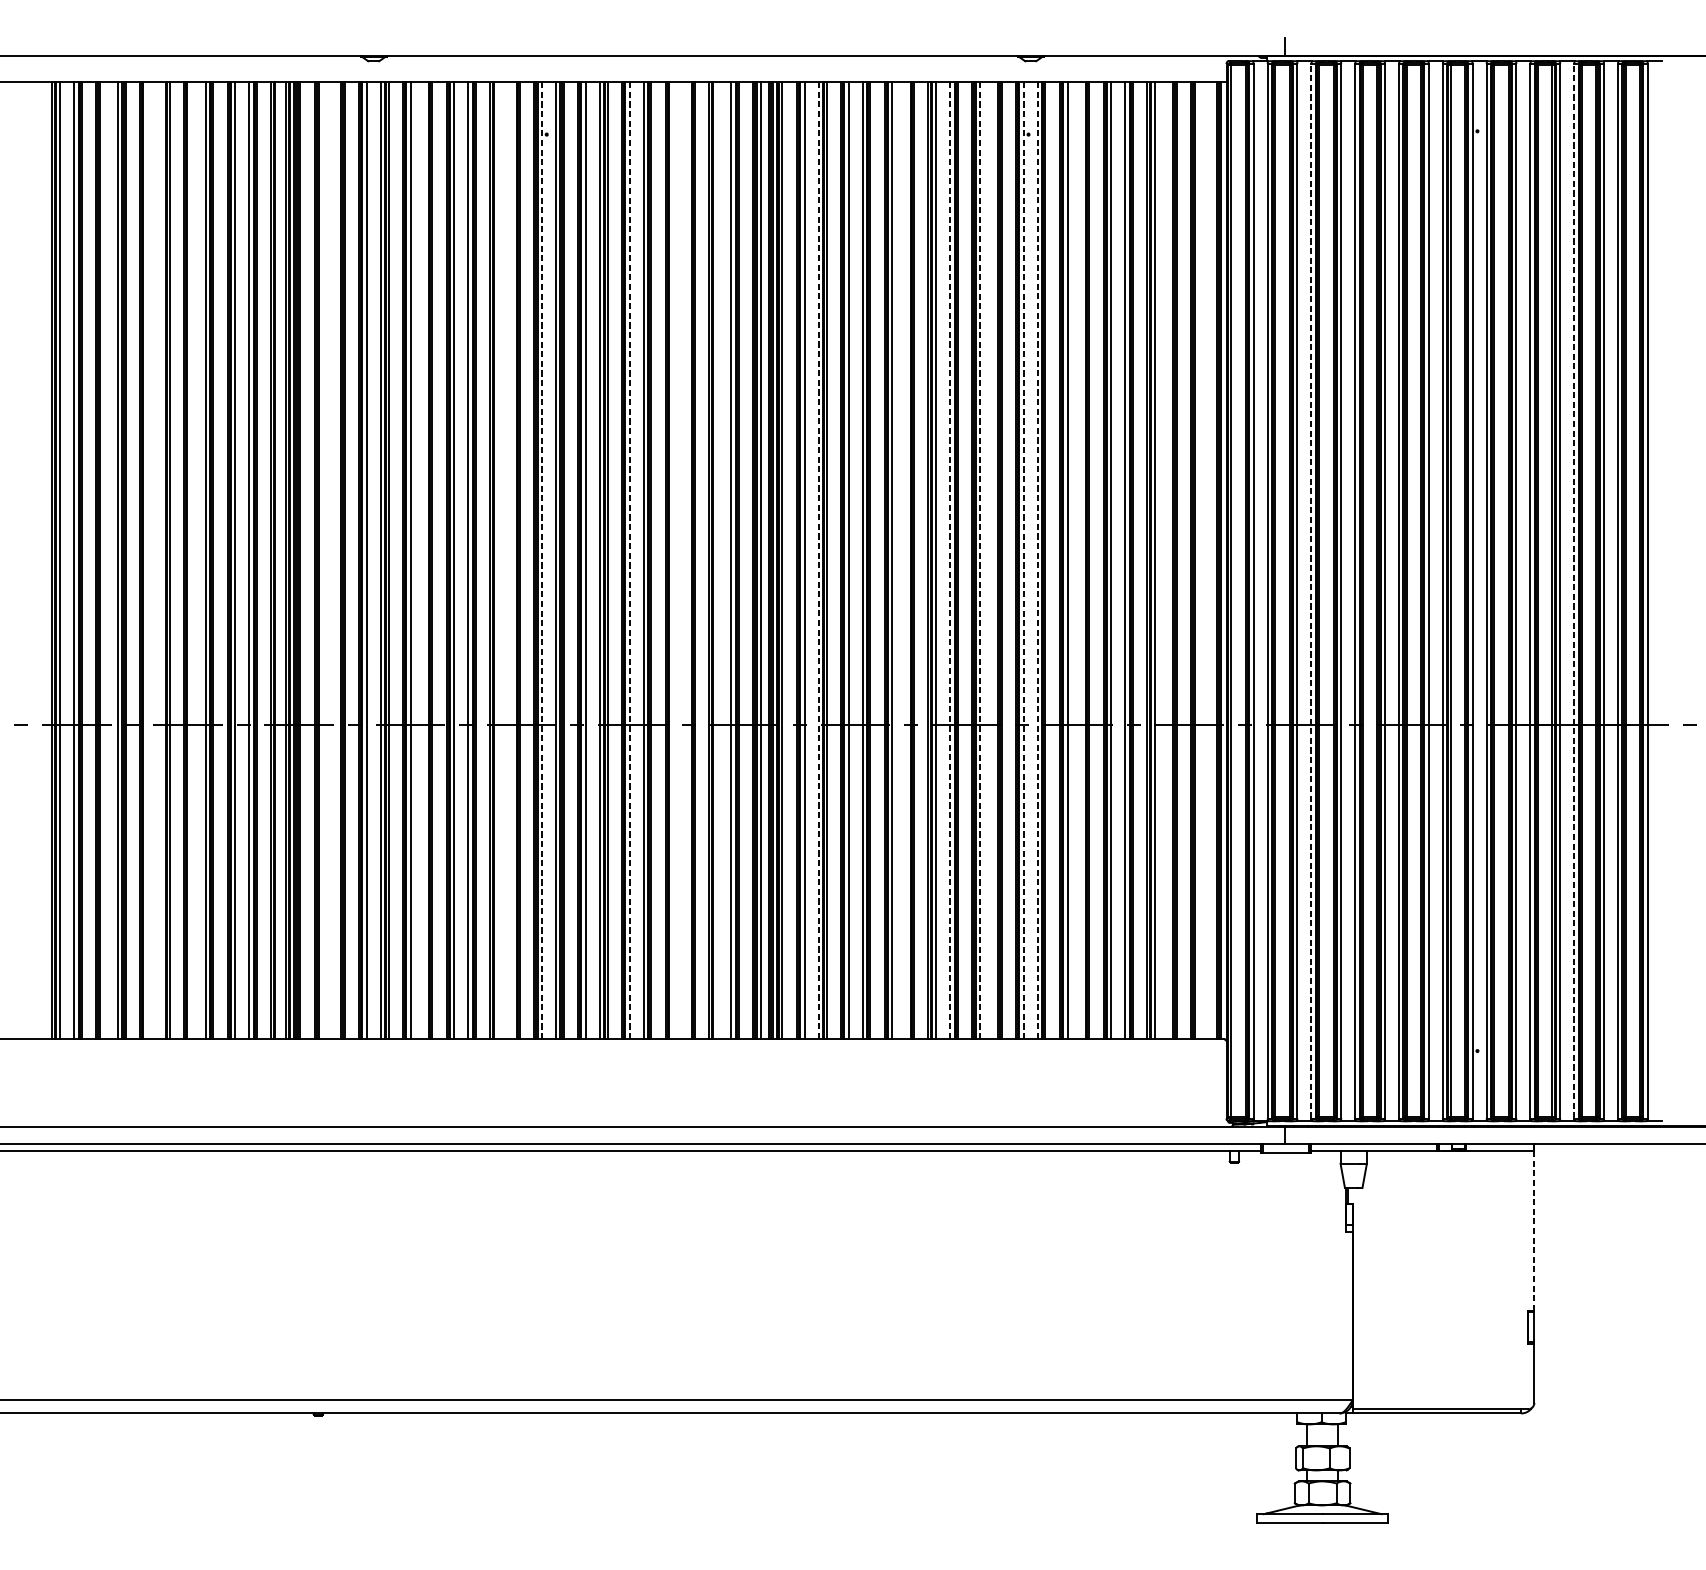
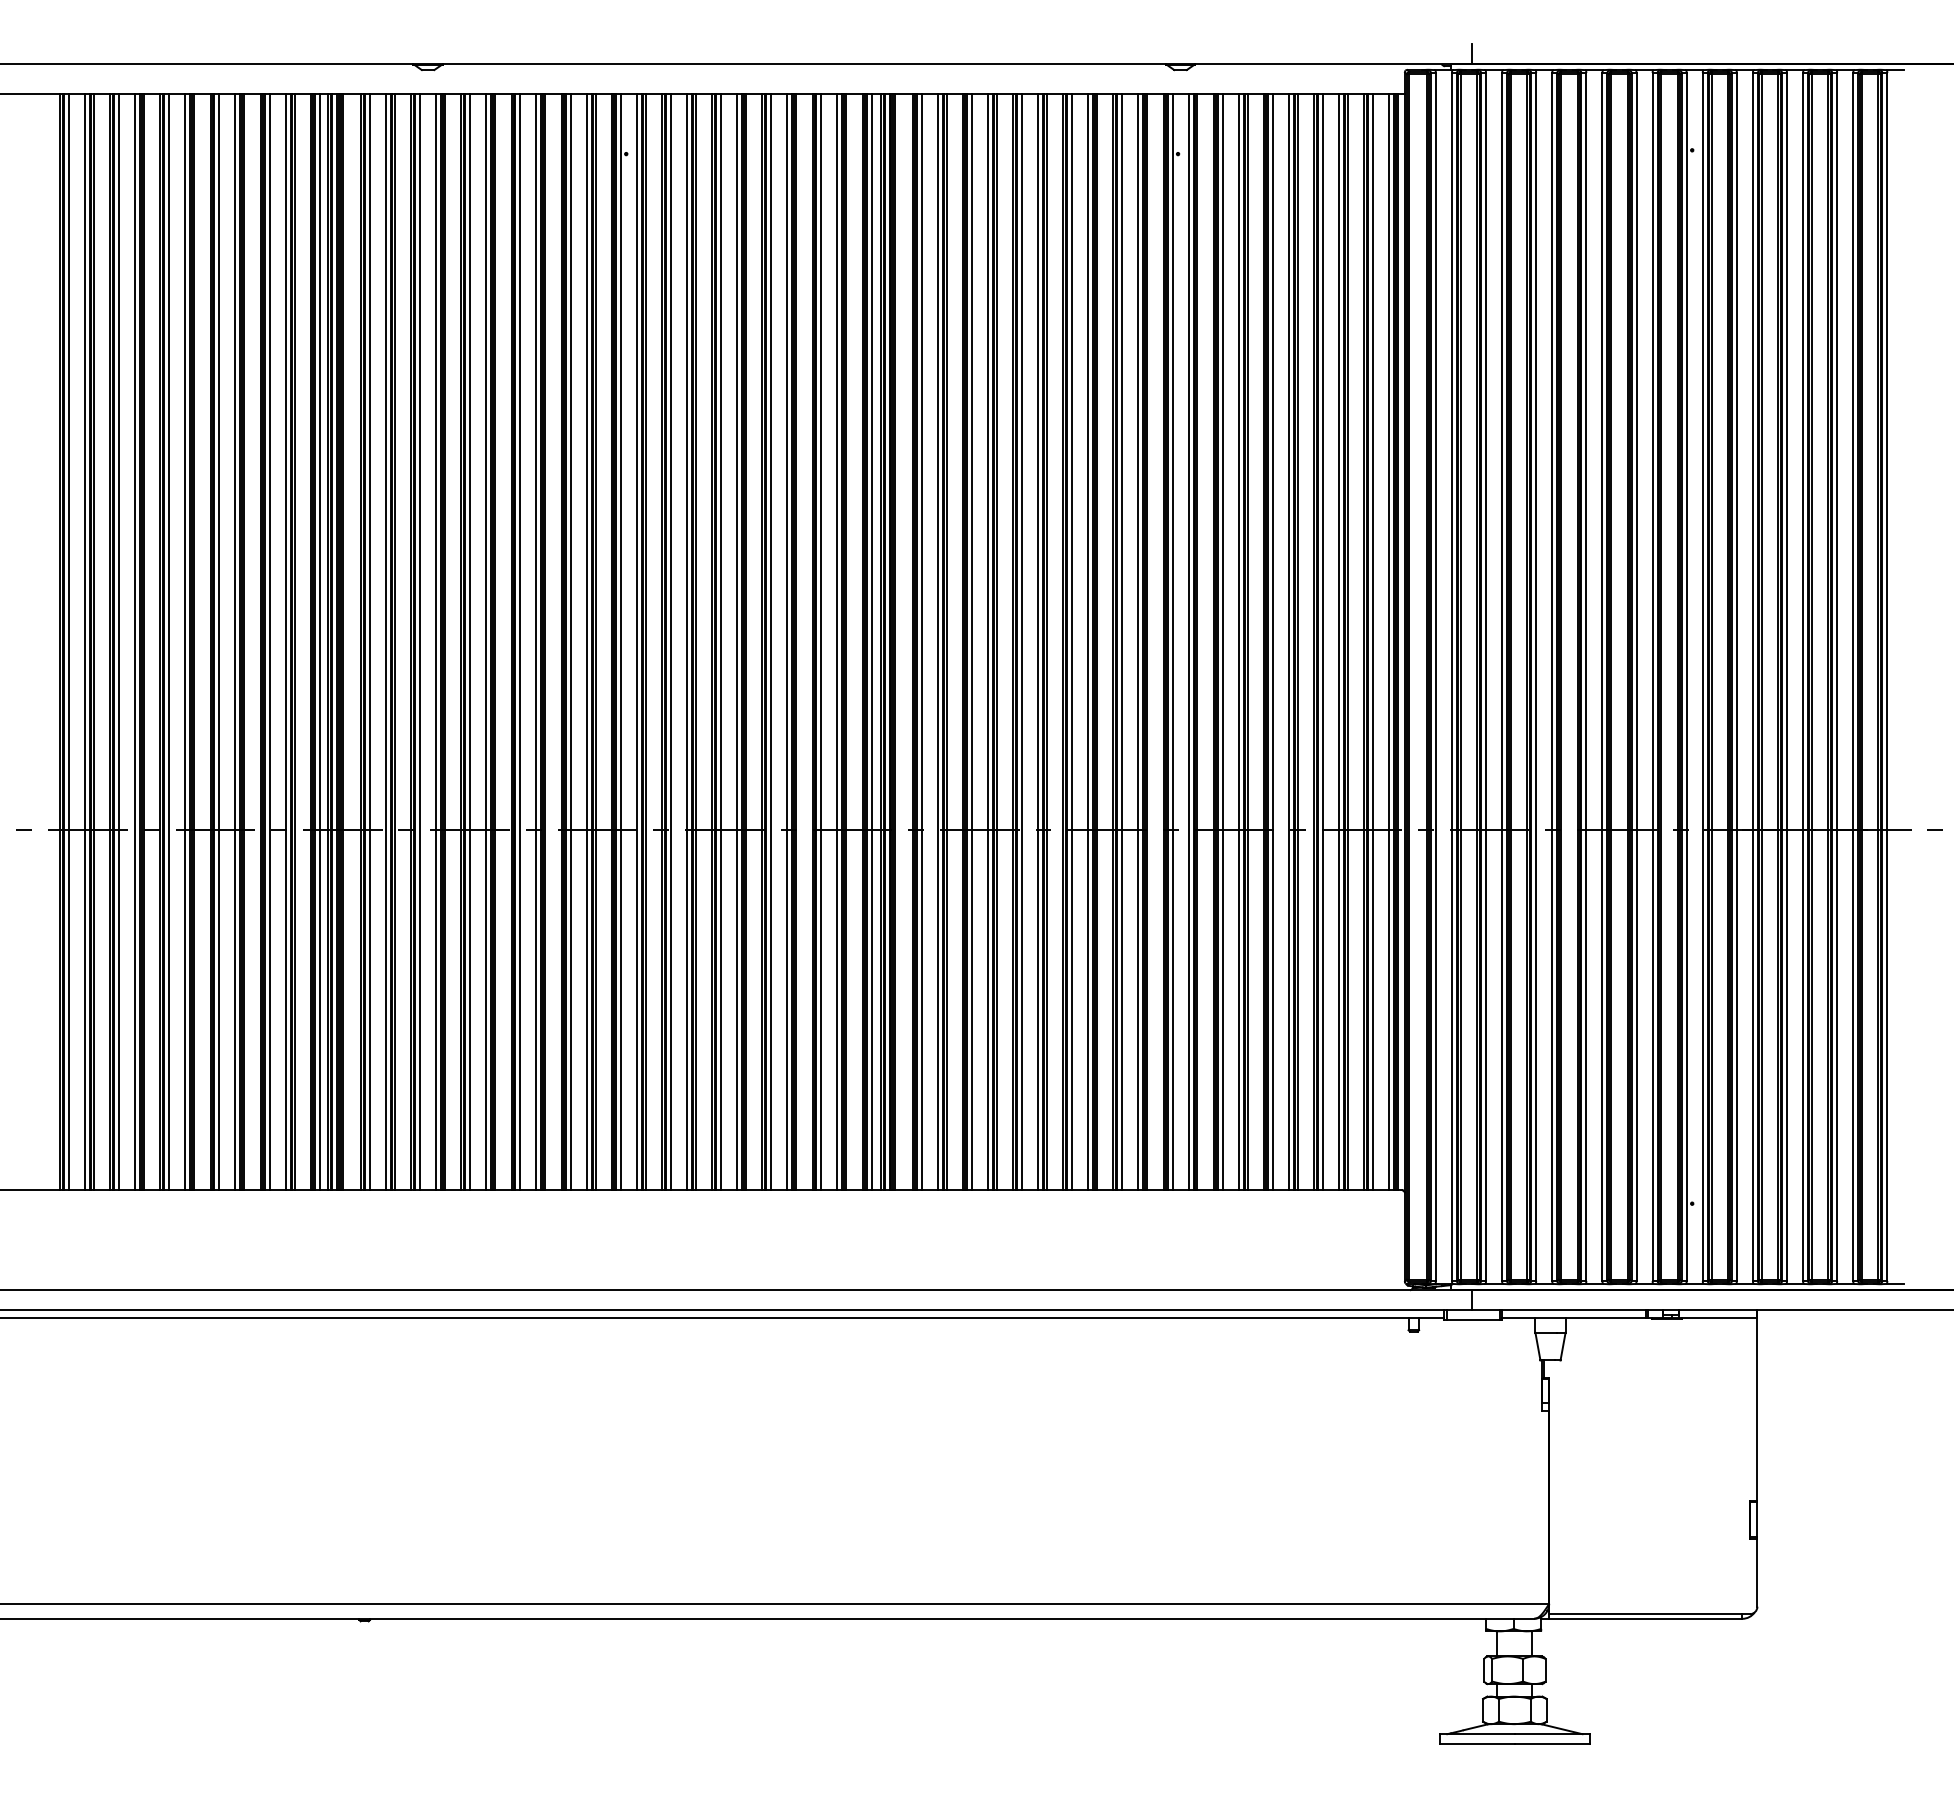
line: (104, 560) -> (119, 641), added
line: (147, 560) -> (169, 641), added
line: (161, 560) -> (185, 641), added
line: (191, 560) -> (219, 641), added
line: (278, 560) -> (319, 641), added
line: (322, 560) -> (369, 641), added
line: (336, 560) -> (385, 641), added
line: (424, 560) -> (486, 641), added
line: (498, 560) -> (570, 641), added
line: (512, 560) -> (586, 641), added
line: (673, 560) -> (771, 641), added
line: (687, 560) -> (787, 641), added
line: (717, 560) -> (821, 641), added
line: (906, 560) -> (1038, 641), added
line: (994, 560) -> (1138, 641), added
line: (1081, 560) -> (1238, 641), added
line: (1169, 560) -> (1339, 641), added
line: (1199, 560) -> (1373, 641), added
line: (1213, 560) -> (1389, 641), added
line: (541, 561) -> (620, 642), dashed -> solid
line: (629, 561) -> (721, 642), dashed -> solid
line: (818, 561) -> (937, 642), dashed -> solid
line: (950, 561) -> (1088, 642), dashed -> solid
line: (980, 561) -> (1122, 642), dashed -> solid
line: (1023, 561) -> (1172, 642), dashed -> solid
line: (1037, 561) -> (1188, 642), dashed -> solid
line: (1311, 590) -> (1502, 676), dashed -> solid
line: (1574, 590) -> (1803, 676), dashed -> solid
line: (1534, 1230) -> (1757, 1409), dashed -> solid

